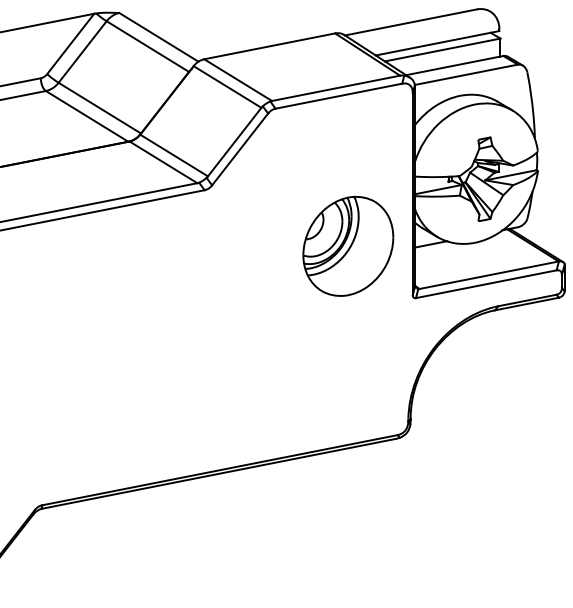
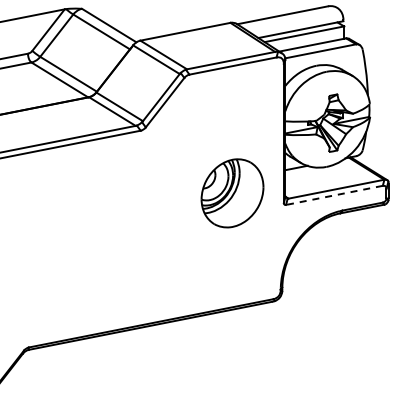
part: (348, 246) -> (232, 193), moved
line: (484, 284) -> (333, 195), solid -> dashed

